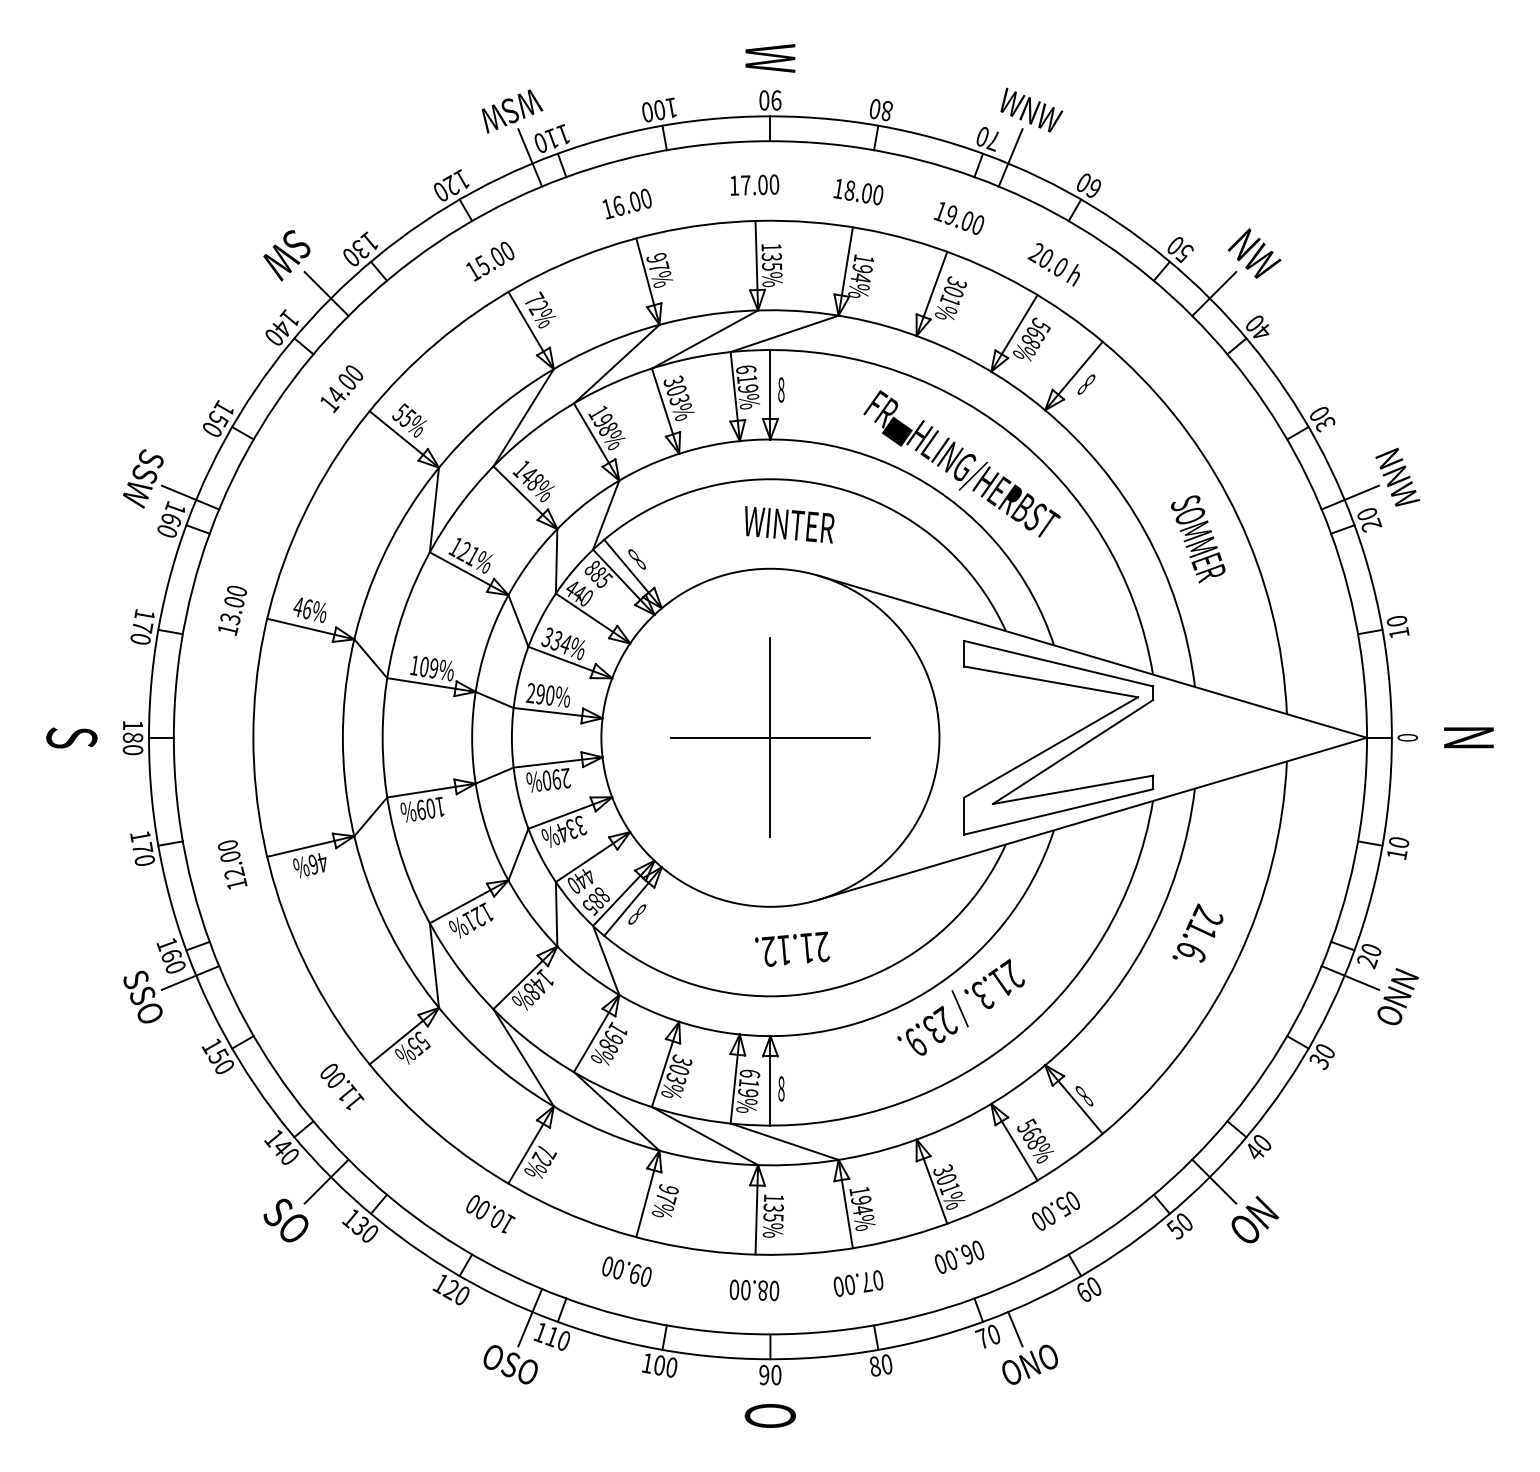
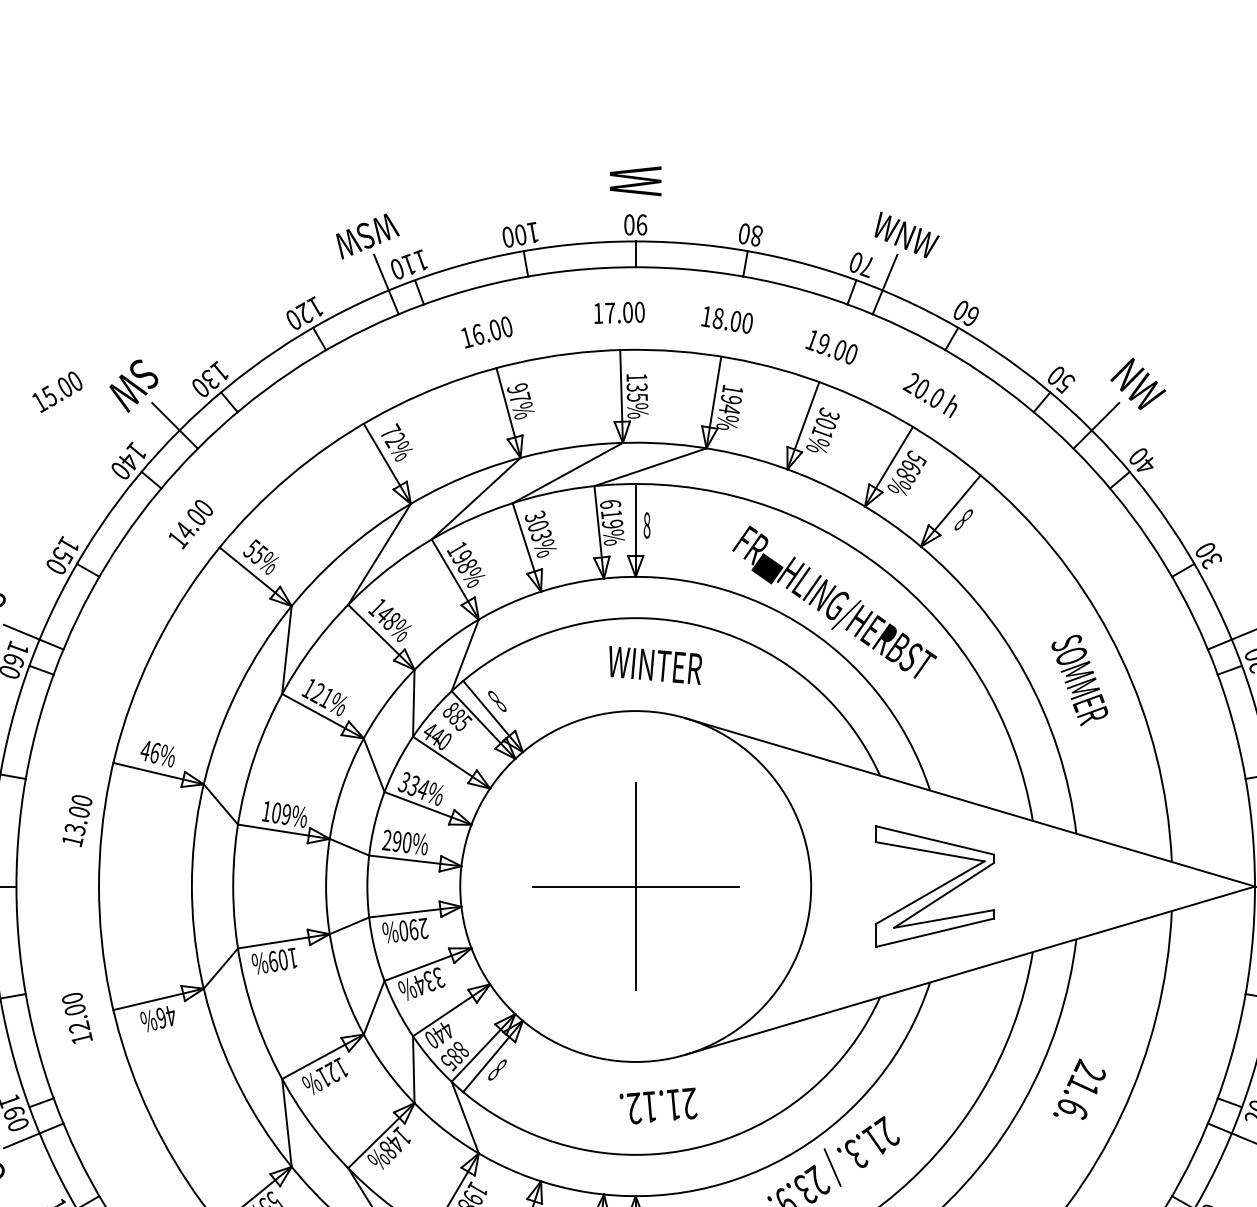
text: (490, 261) -> (57, 392), moved
text: (232, 610) -> (77, 820), moved
part: (1058, 737) -> (934, 886), size x0.6

